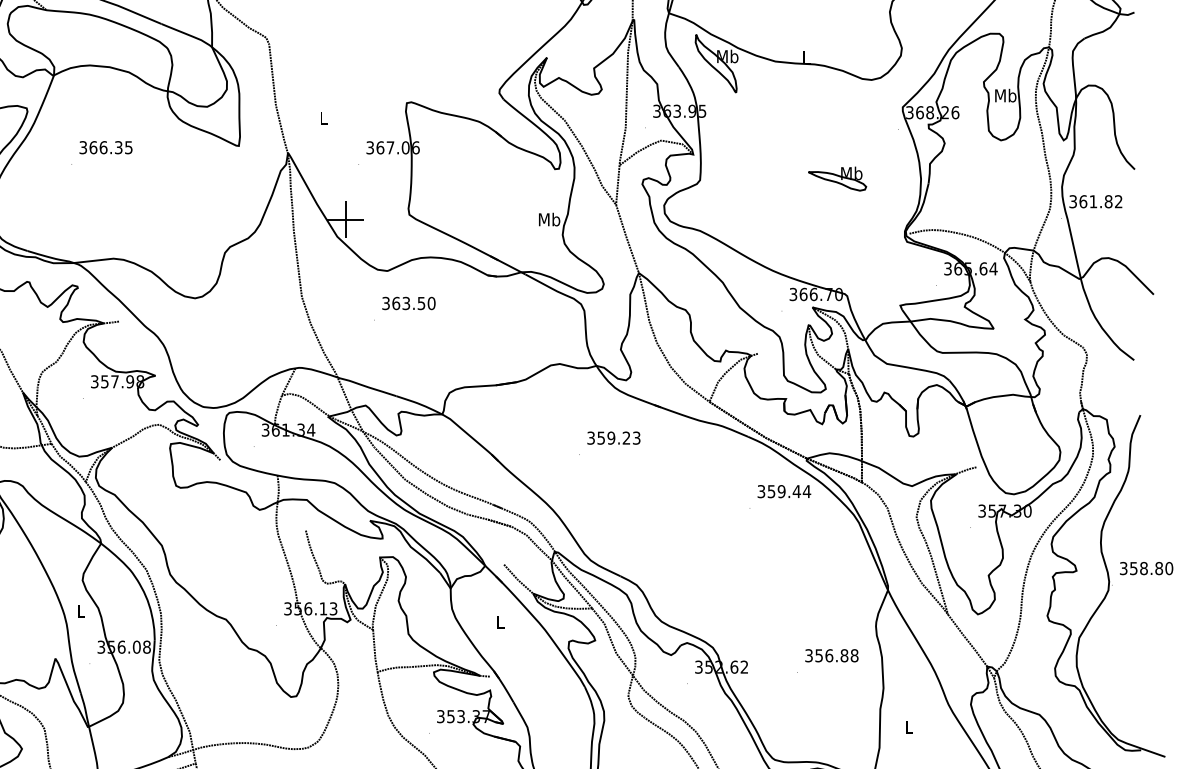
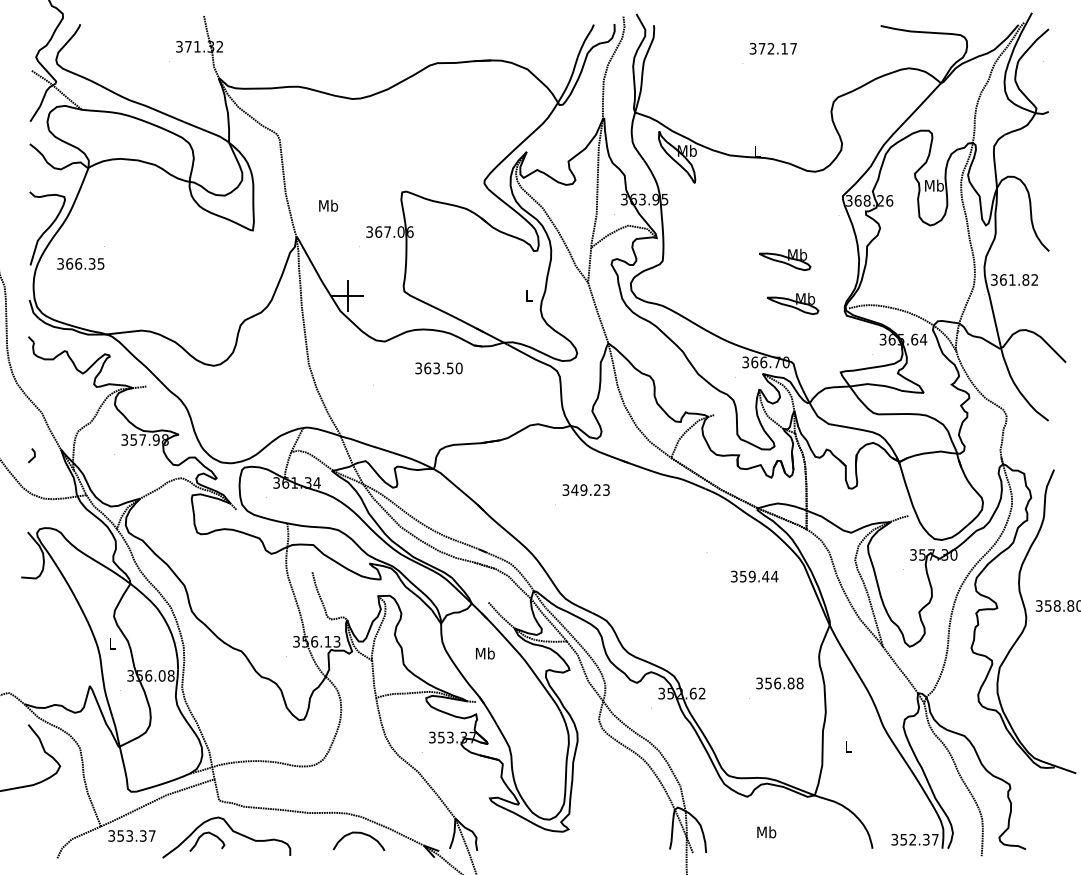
text: (323, 117) -> (328, 205), L -> Mb
text: (105, 147) -> (80, 263), moved
text: (549, 219) -> (528, 295), Mb -> L
part: (846, 228) -> (792, 303), added
text: (408, 303) -> (438, 368), moved
text: (600, 437) -> (574, 489), 359.23 -> 349.23
text: (784, 491) -> (754, 576), moved
text: (500, 622) -> (485, 653), L -> Mb

